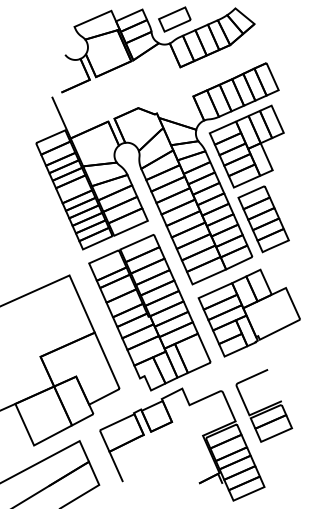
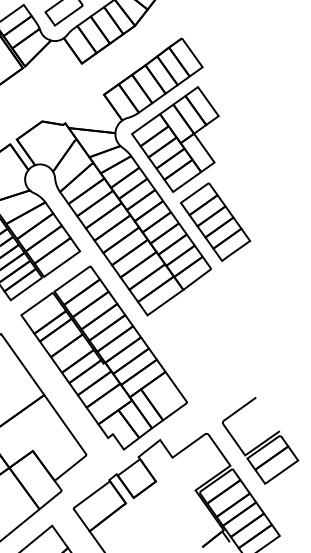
part: (248, 312) -> (219, 335), removed

